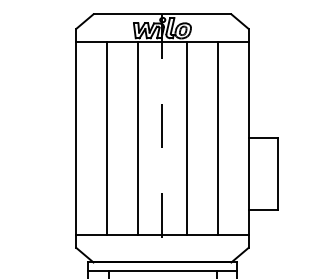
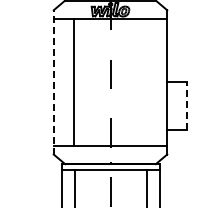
line: (75, 137) -> (53, 81), solid -> dashed
line: (138, 138) -> (94, 82), removed
line: (186, 138) -> (126, 82), removed
line: (218, 138) -> (147, 82), removed
line: (277, 174) -> (186, 106), solid -> dashed

